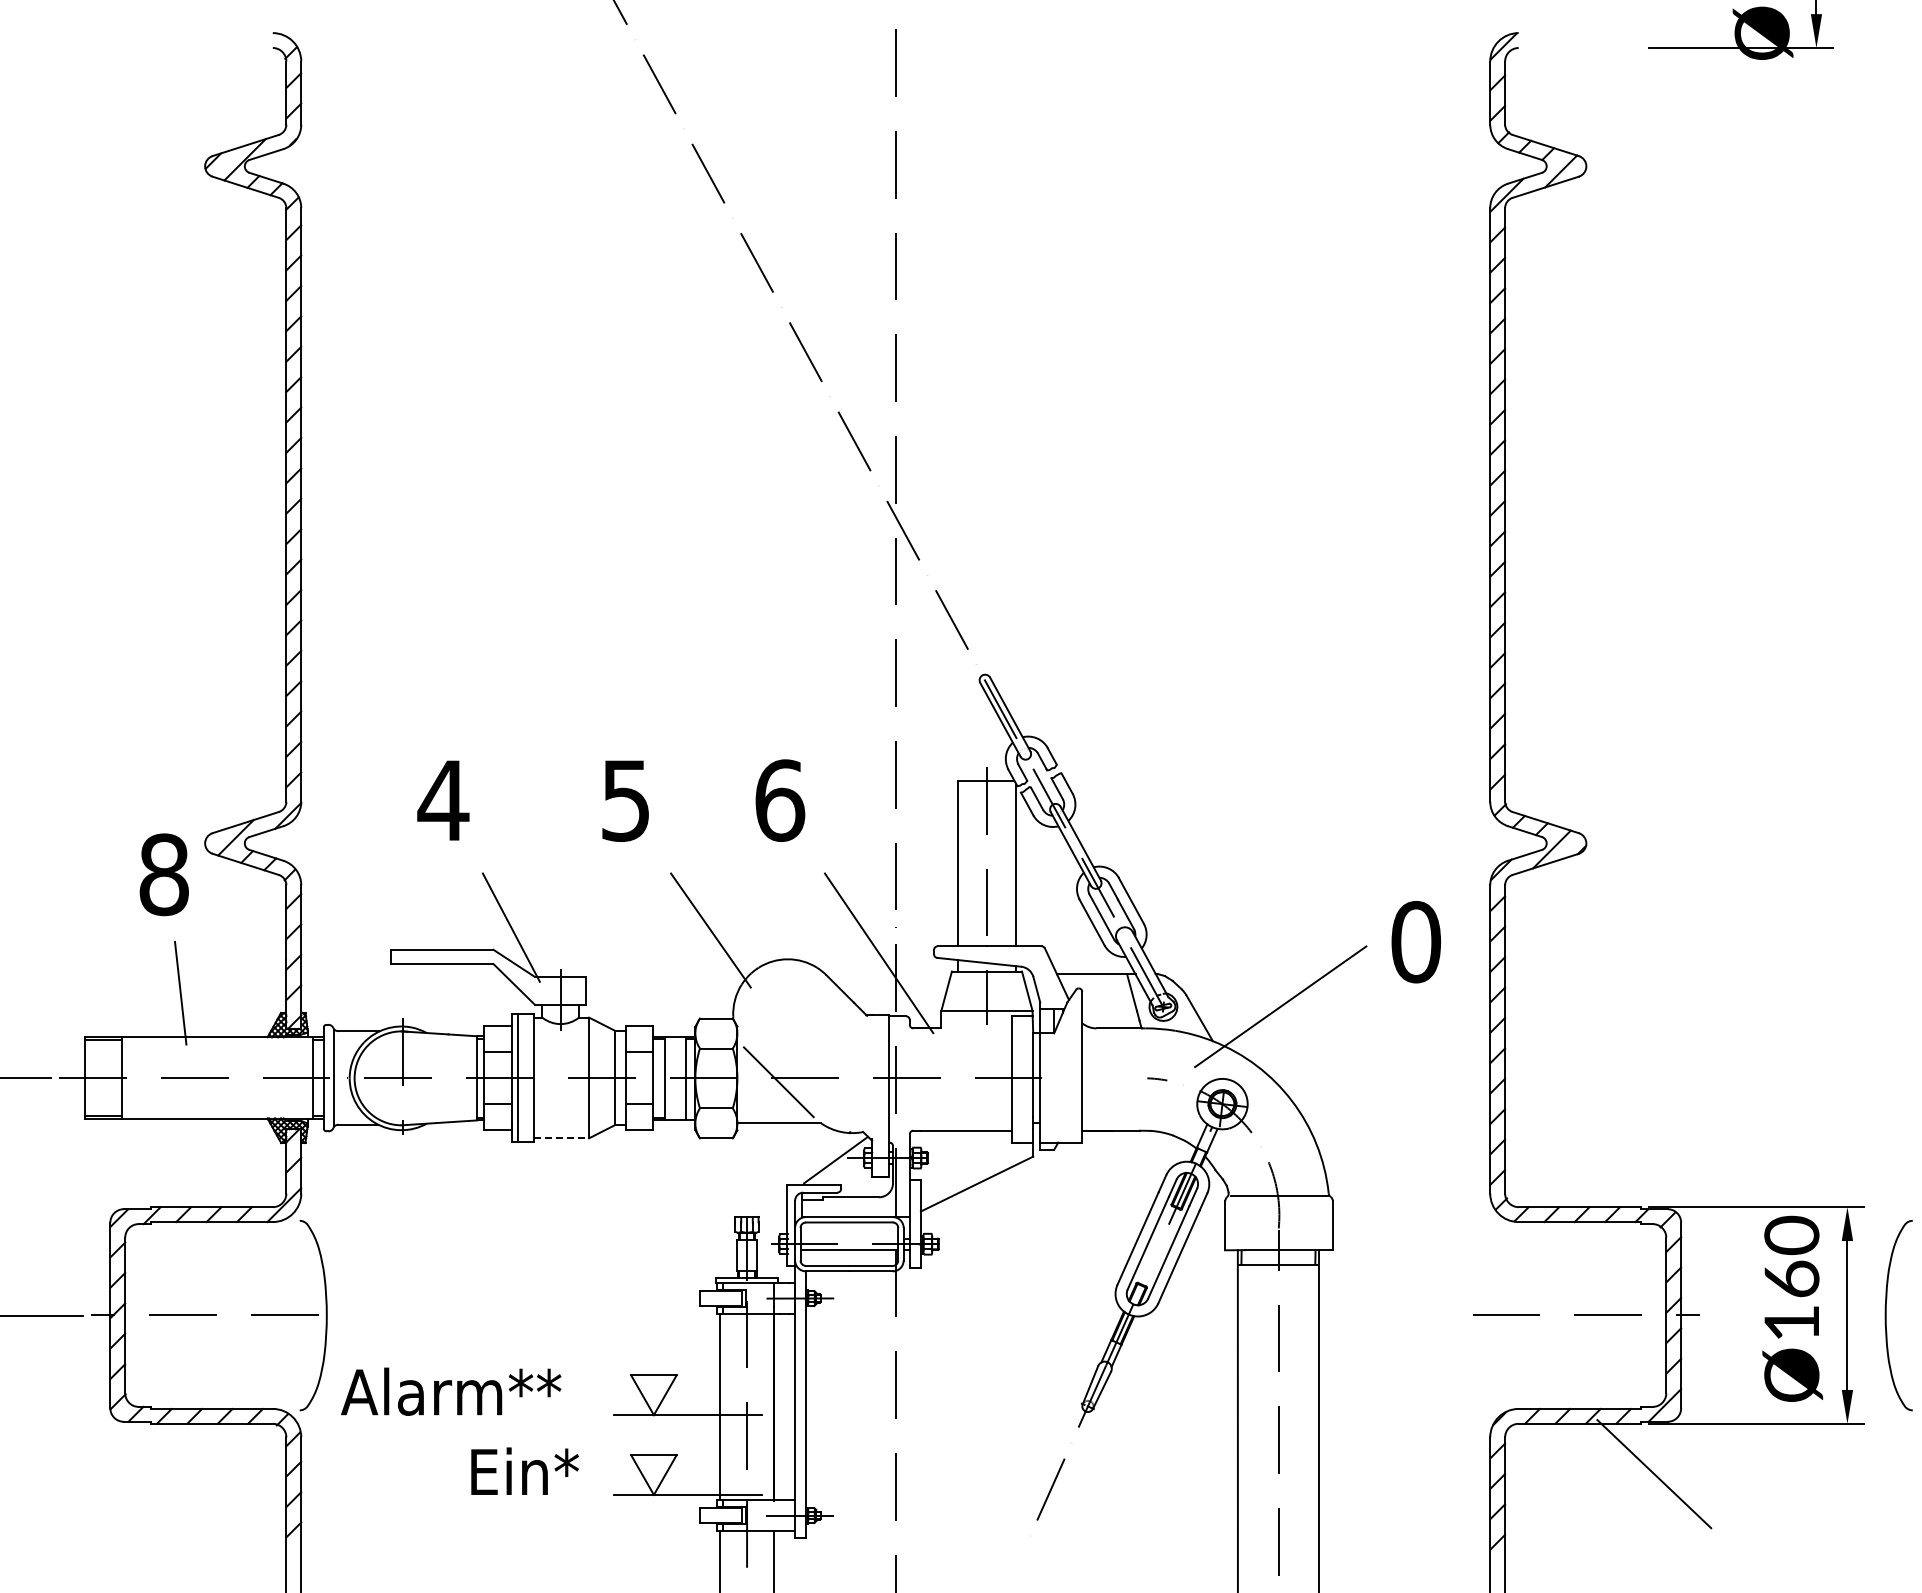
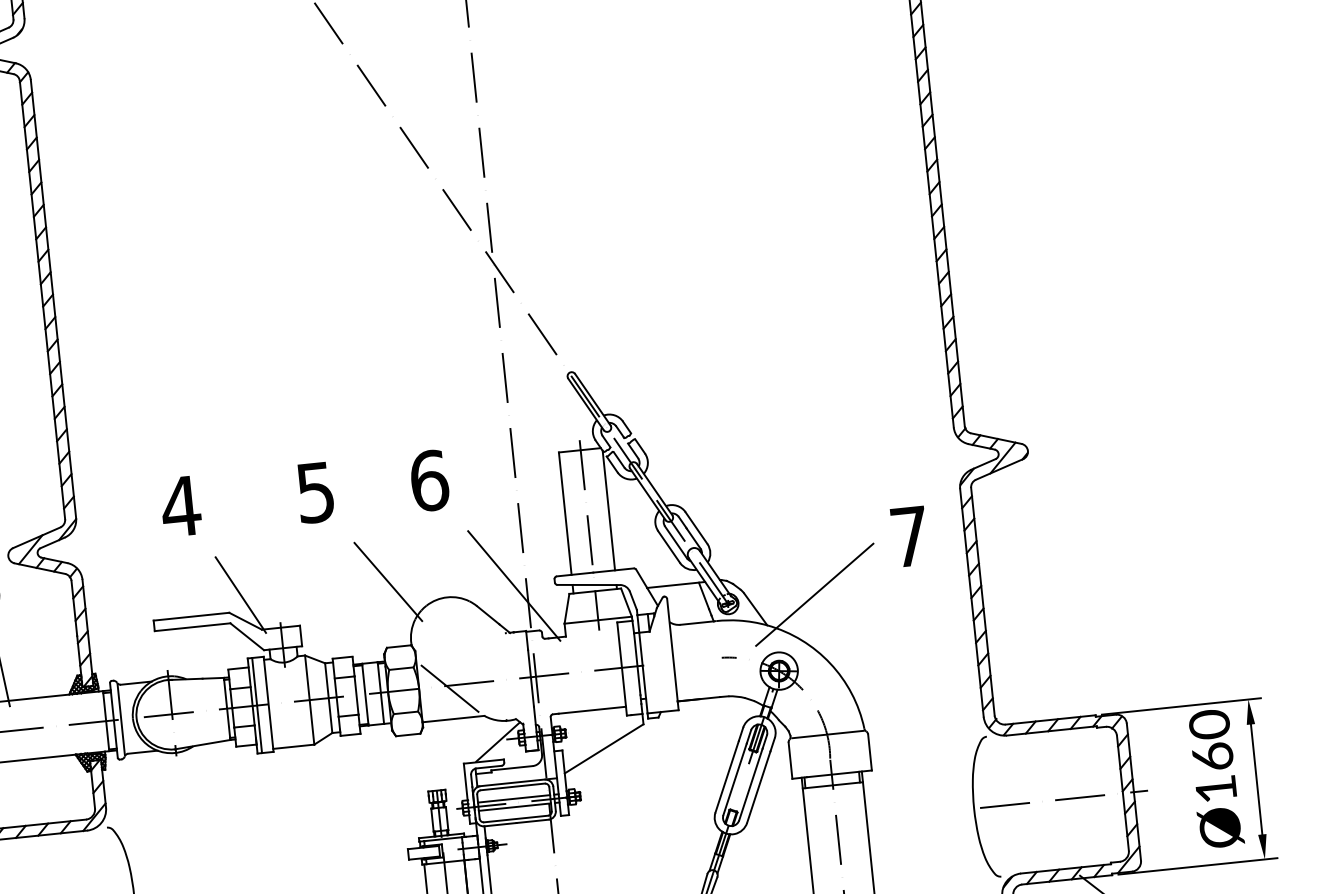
text: (1416, 941) -> (910, 536), 0 -> 7
line: (561, 1138) -> (293, 746), dashed -> solid
line: (849, 1238) -> (514, 798), added
curve: (1886, 1315) -> (974, 808), moved

